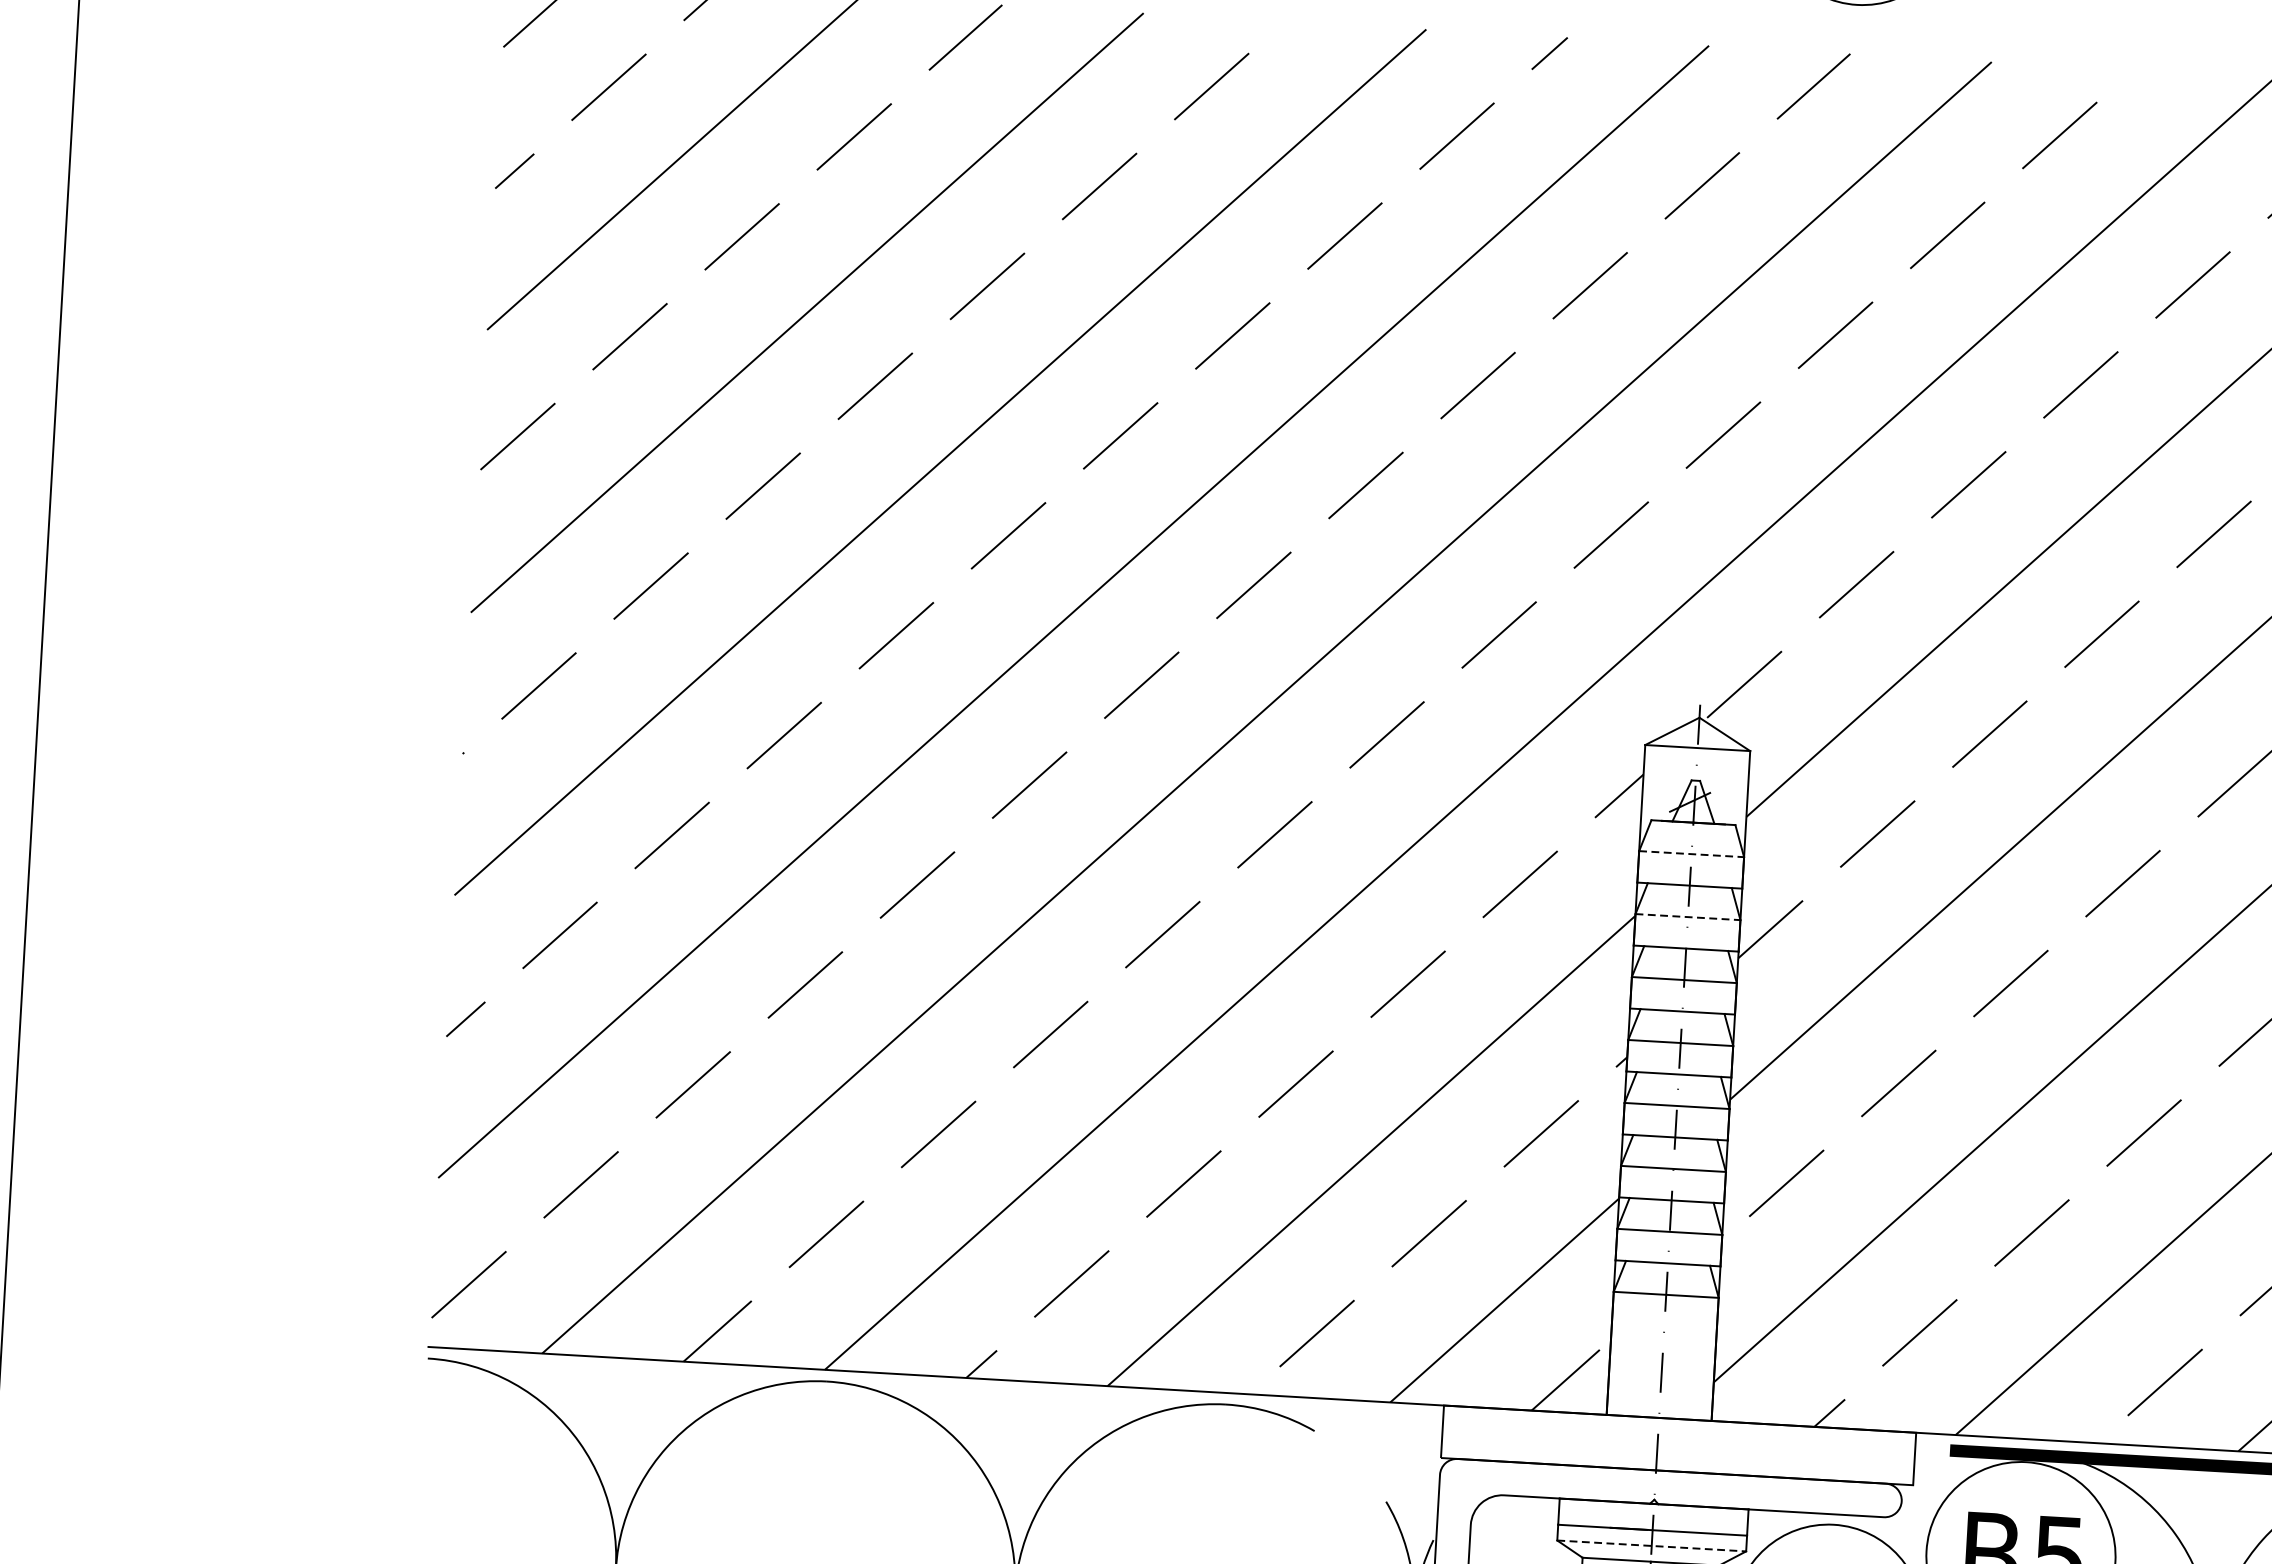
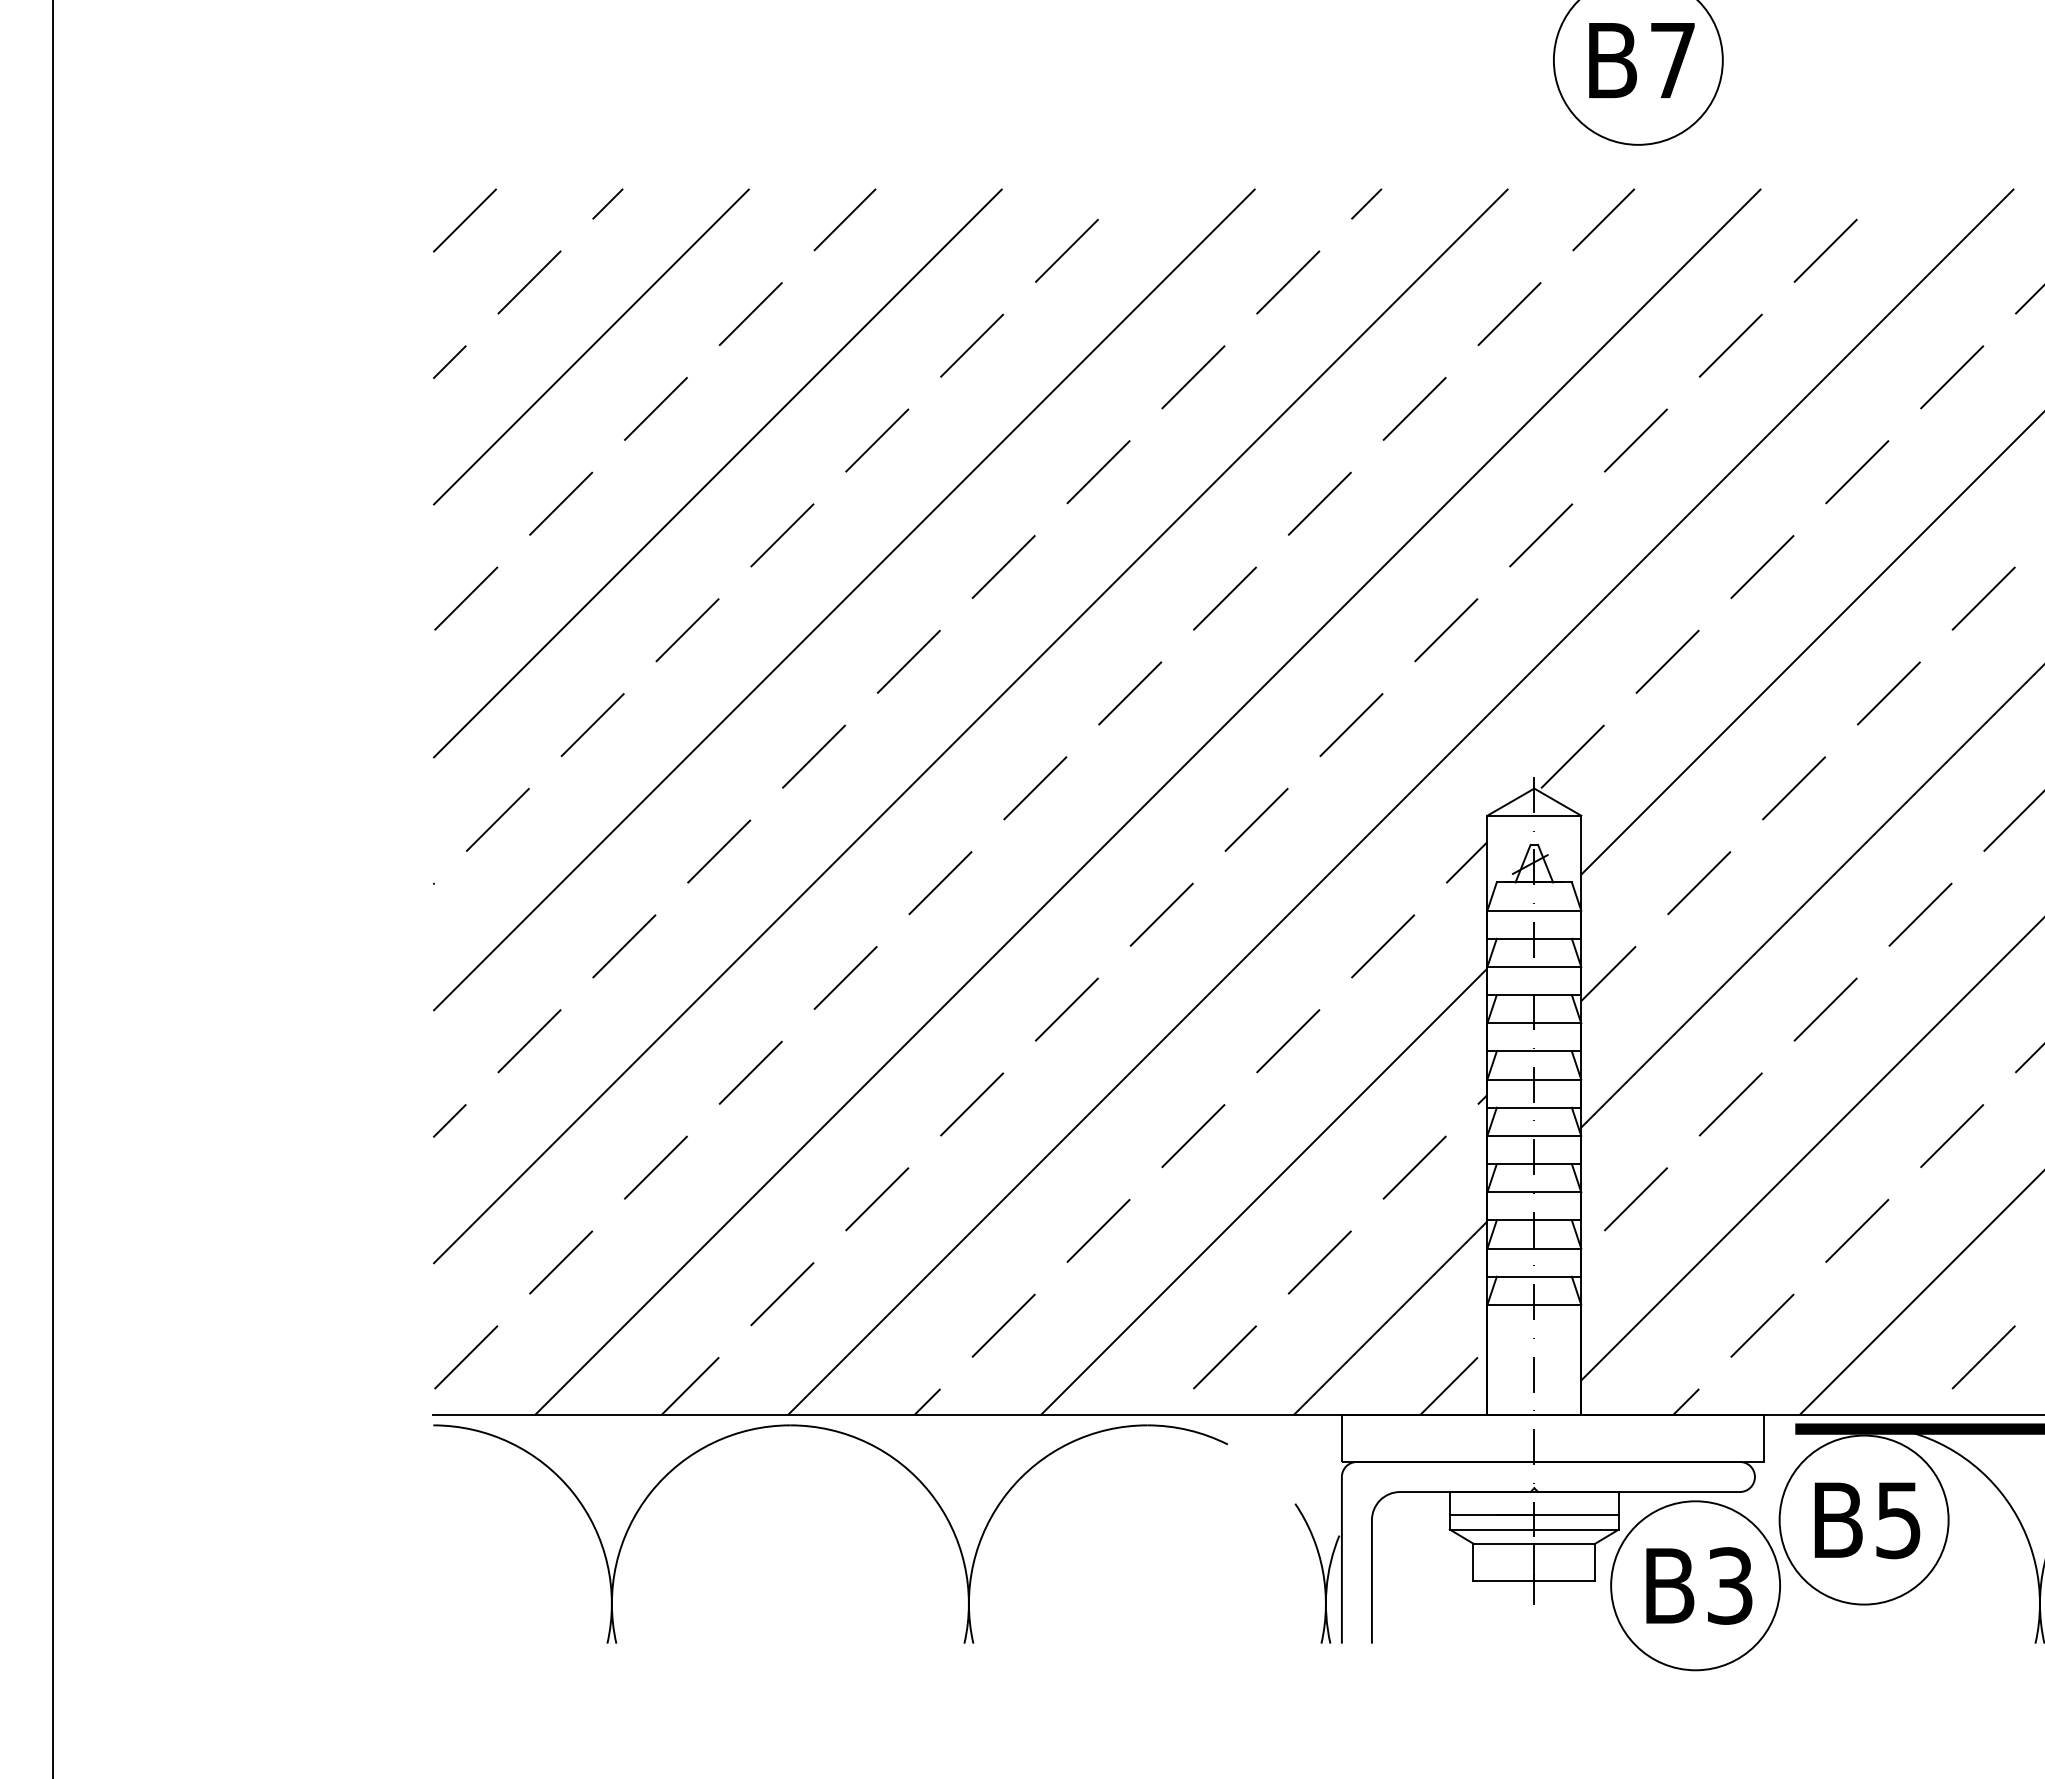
line: (1691, 854) -> (1534, 910), dashed -> solid
line: (1688, 916) -> (1534, 966), dashed -> solid
line: (1651, 1545) -> (1534, 1529), dashed -> solid

